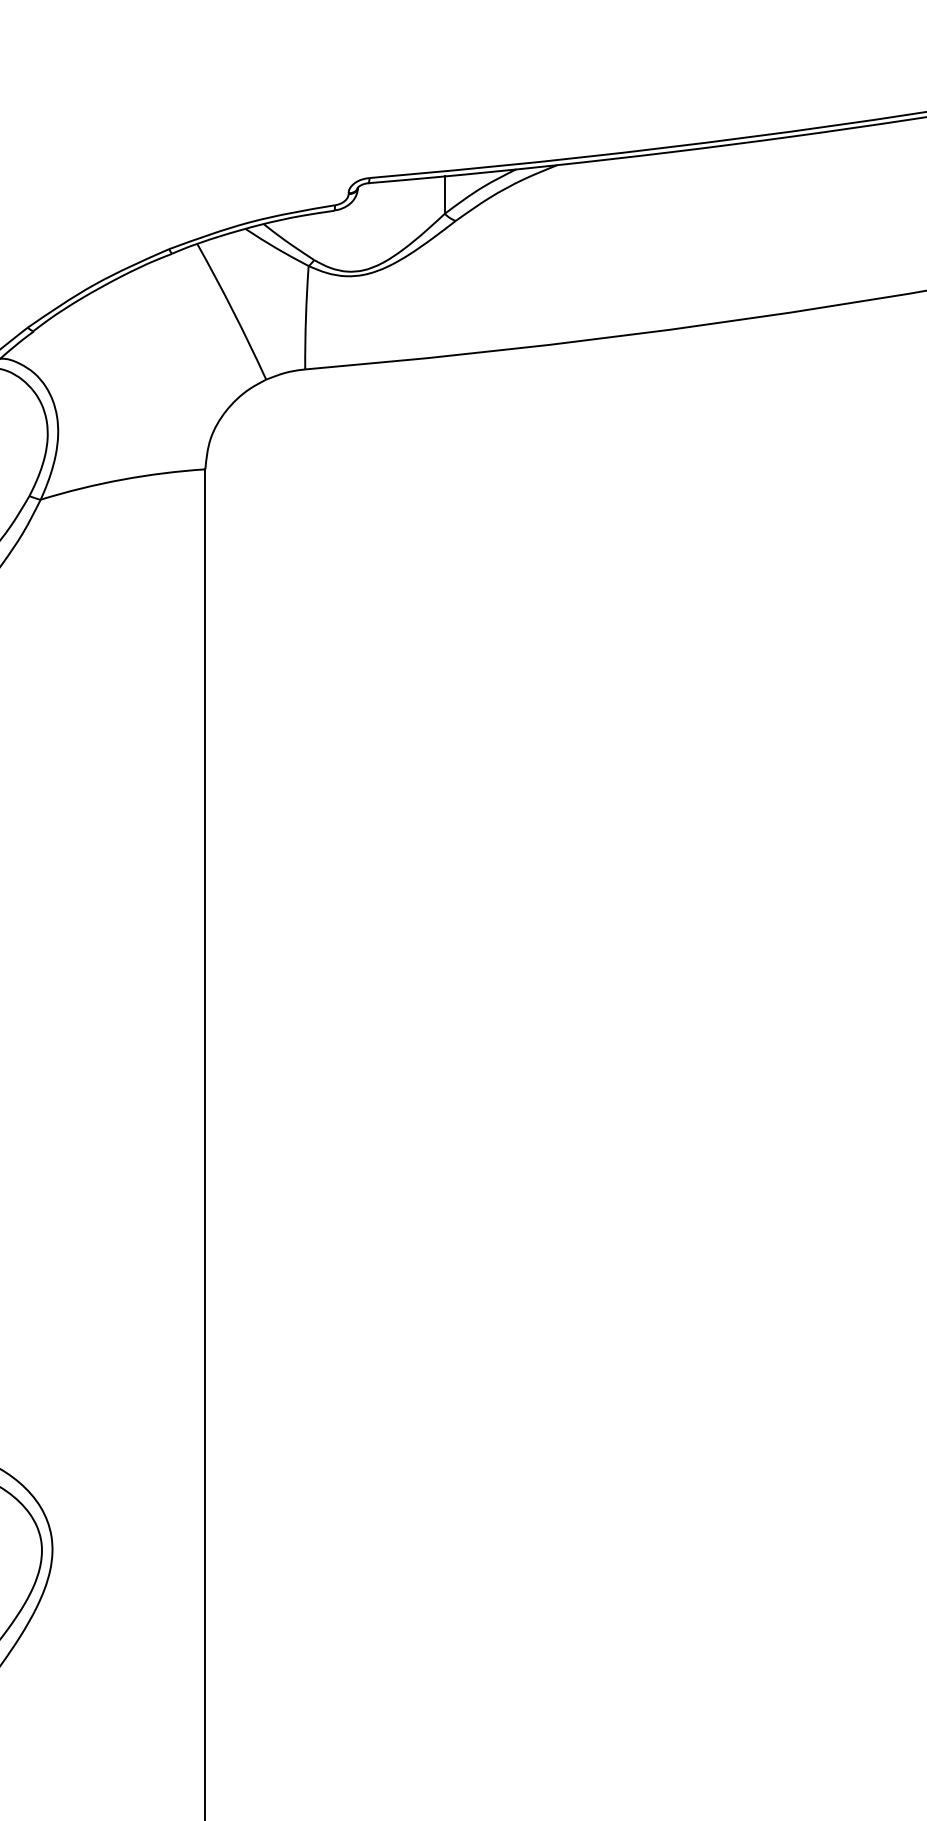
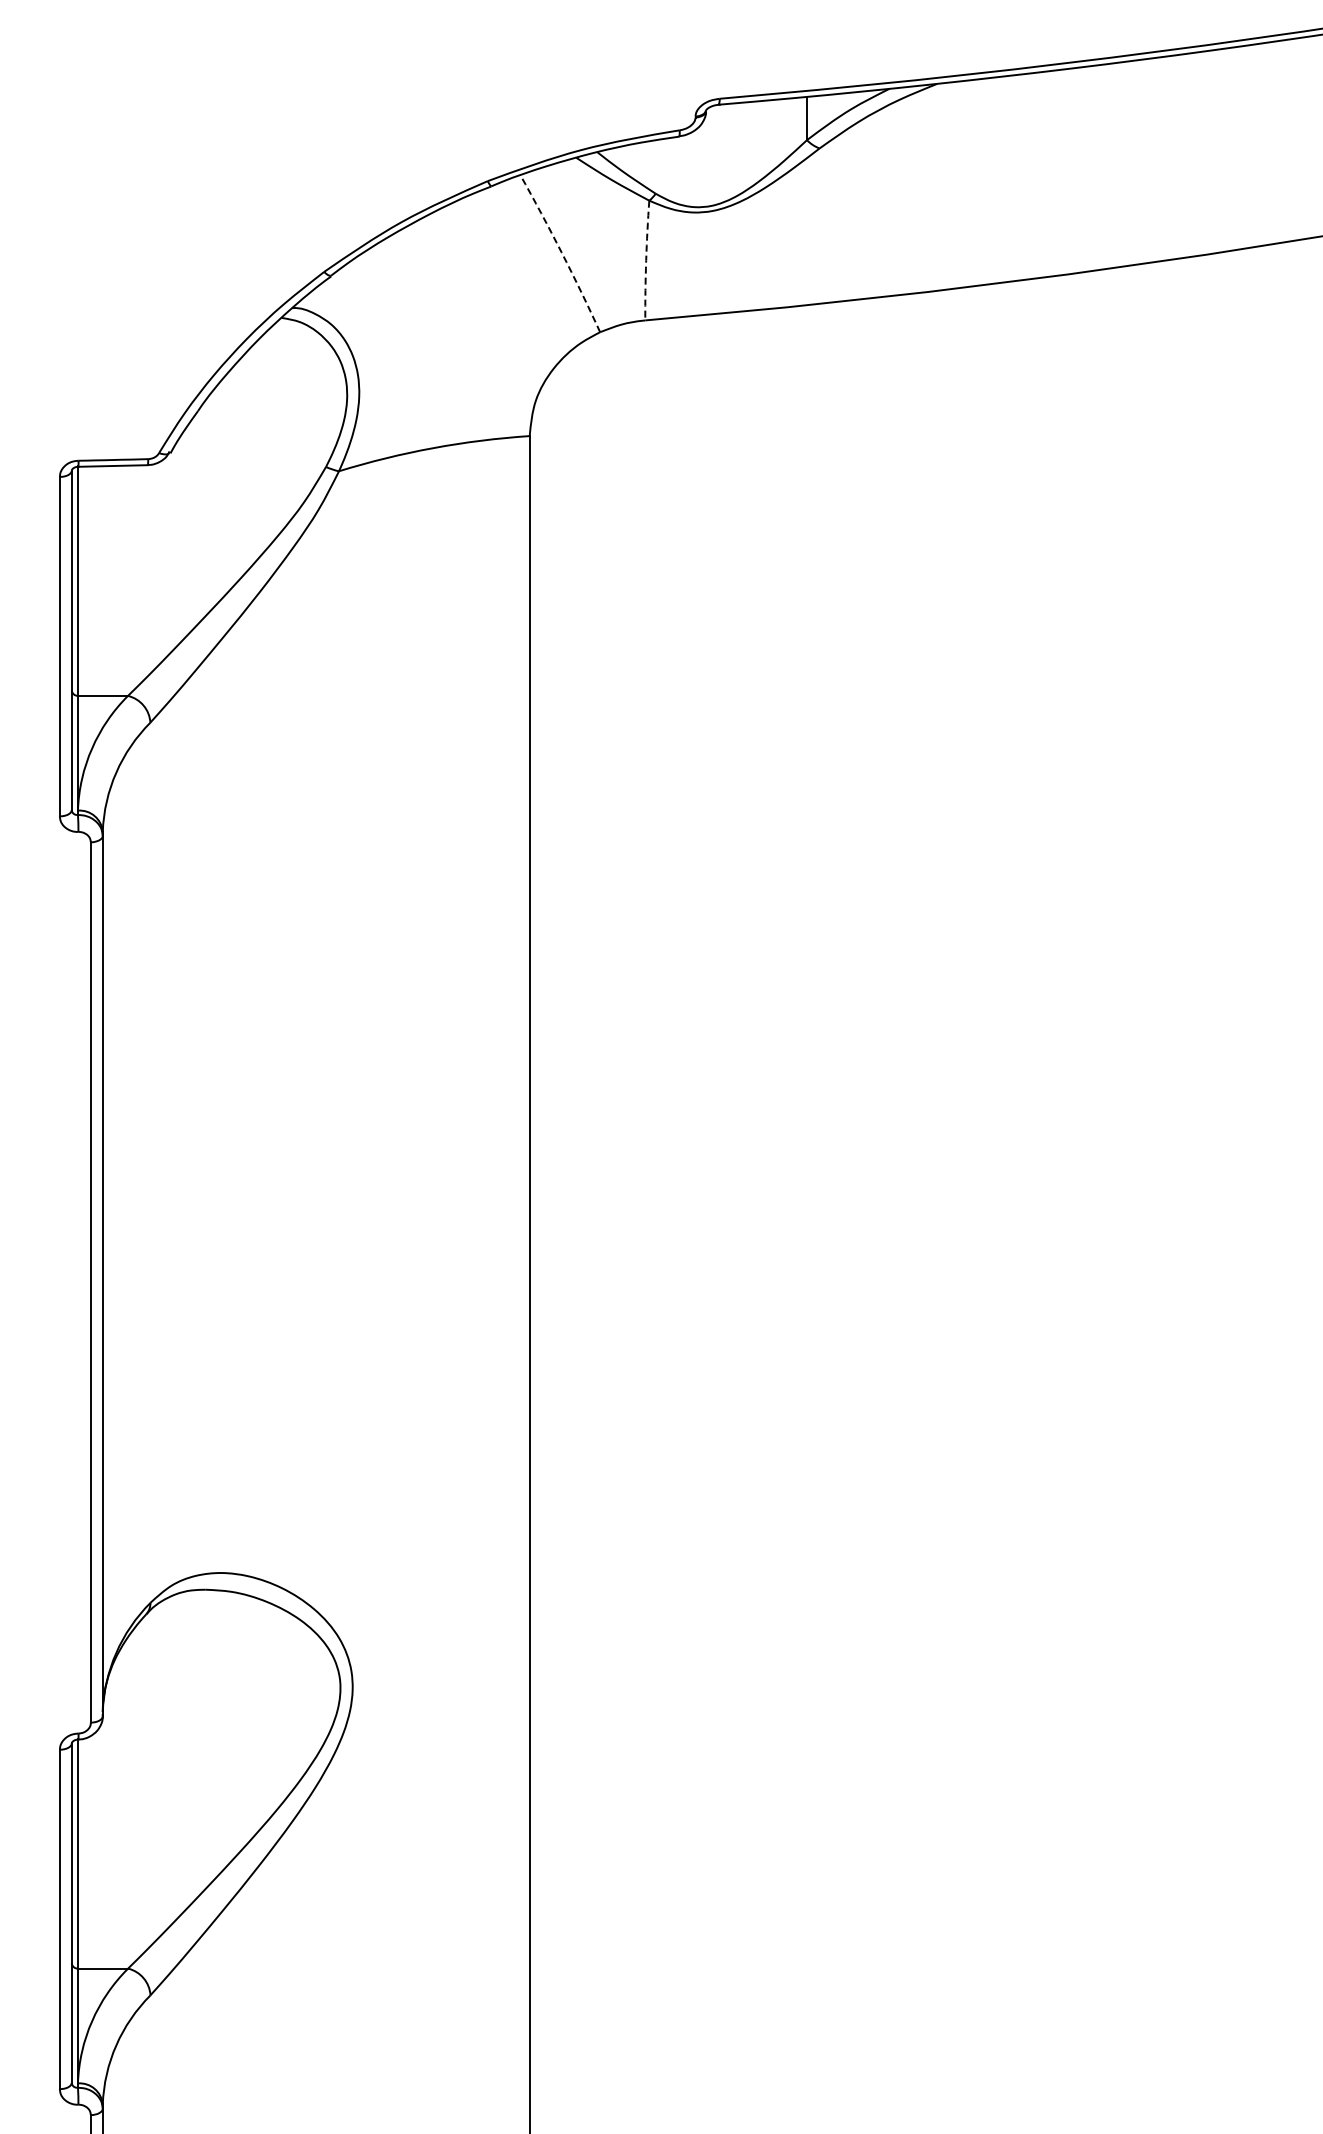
arc: (232, 310) -> (561, 252), solid -> dashed
arc: (306, 317) -> (646, 260), solid -> dashed

